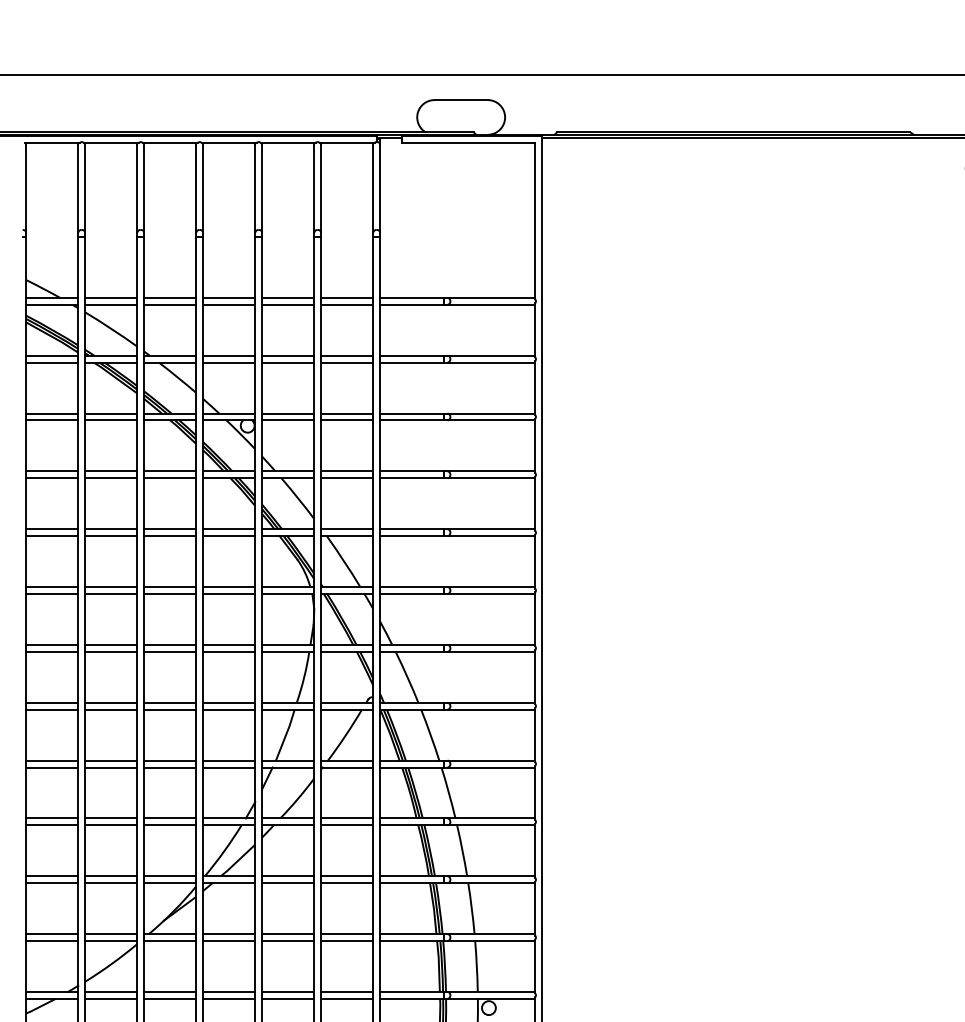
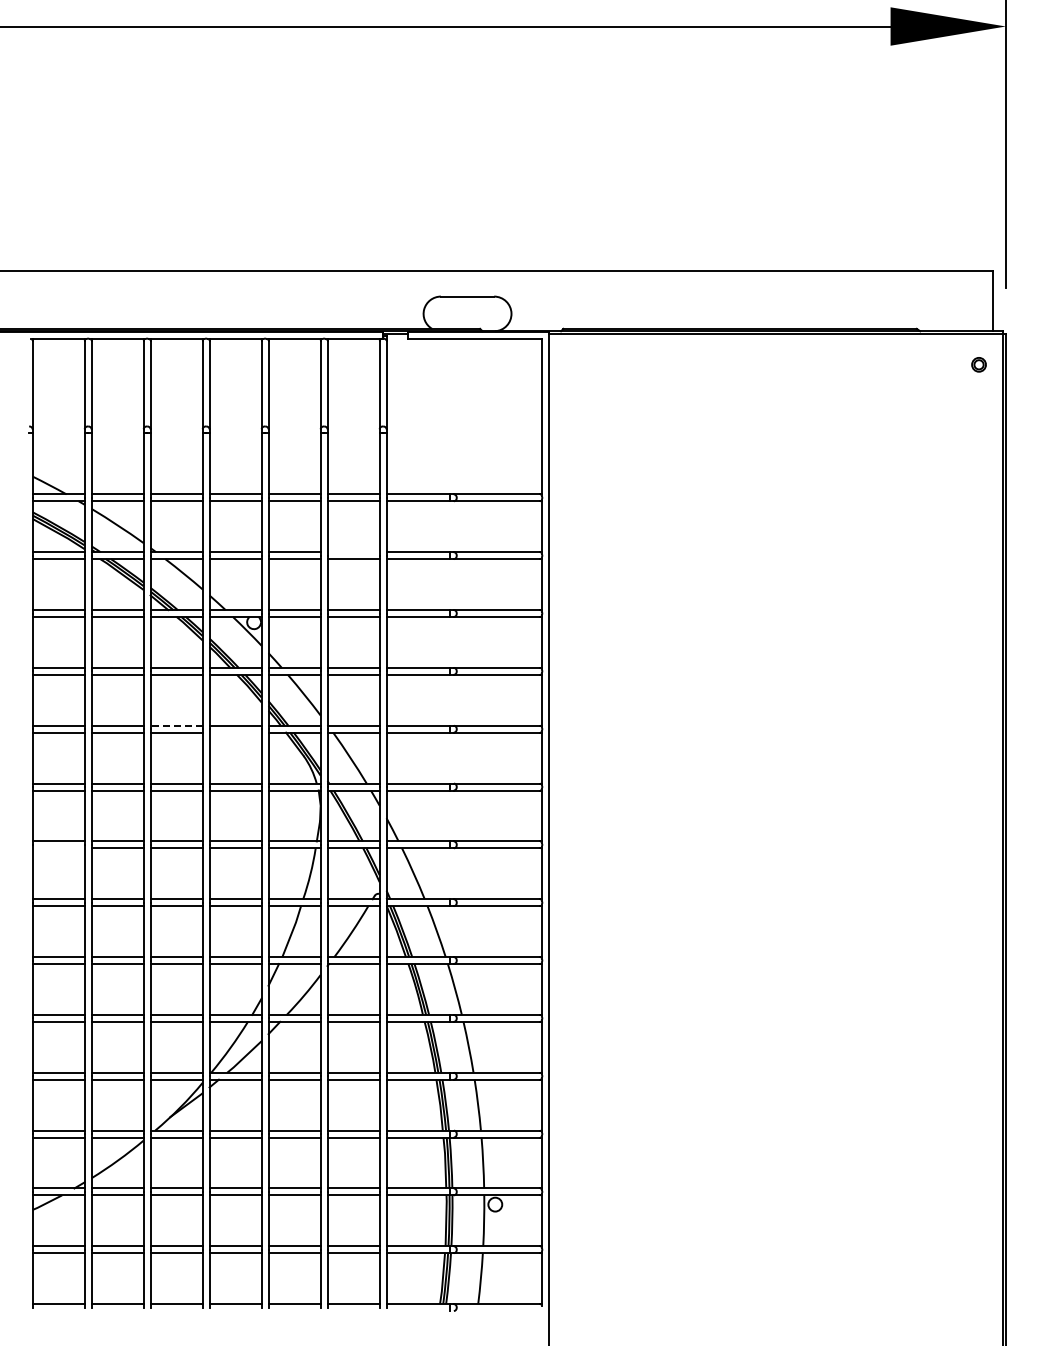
line: (347, 355) -> (353, 552), removed
line: (170, 528) -> (176, 725), solid -> dashed
line: (229, 535) -> (235, 732), removed
line: (52, 651) -> (58, 848), removed

